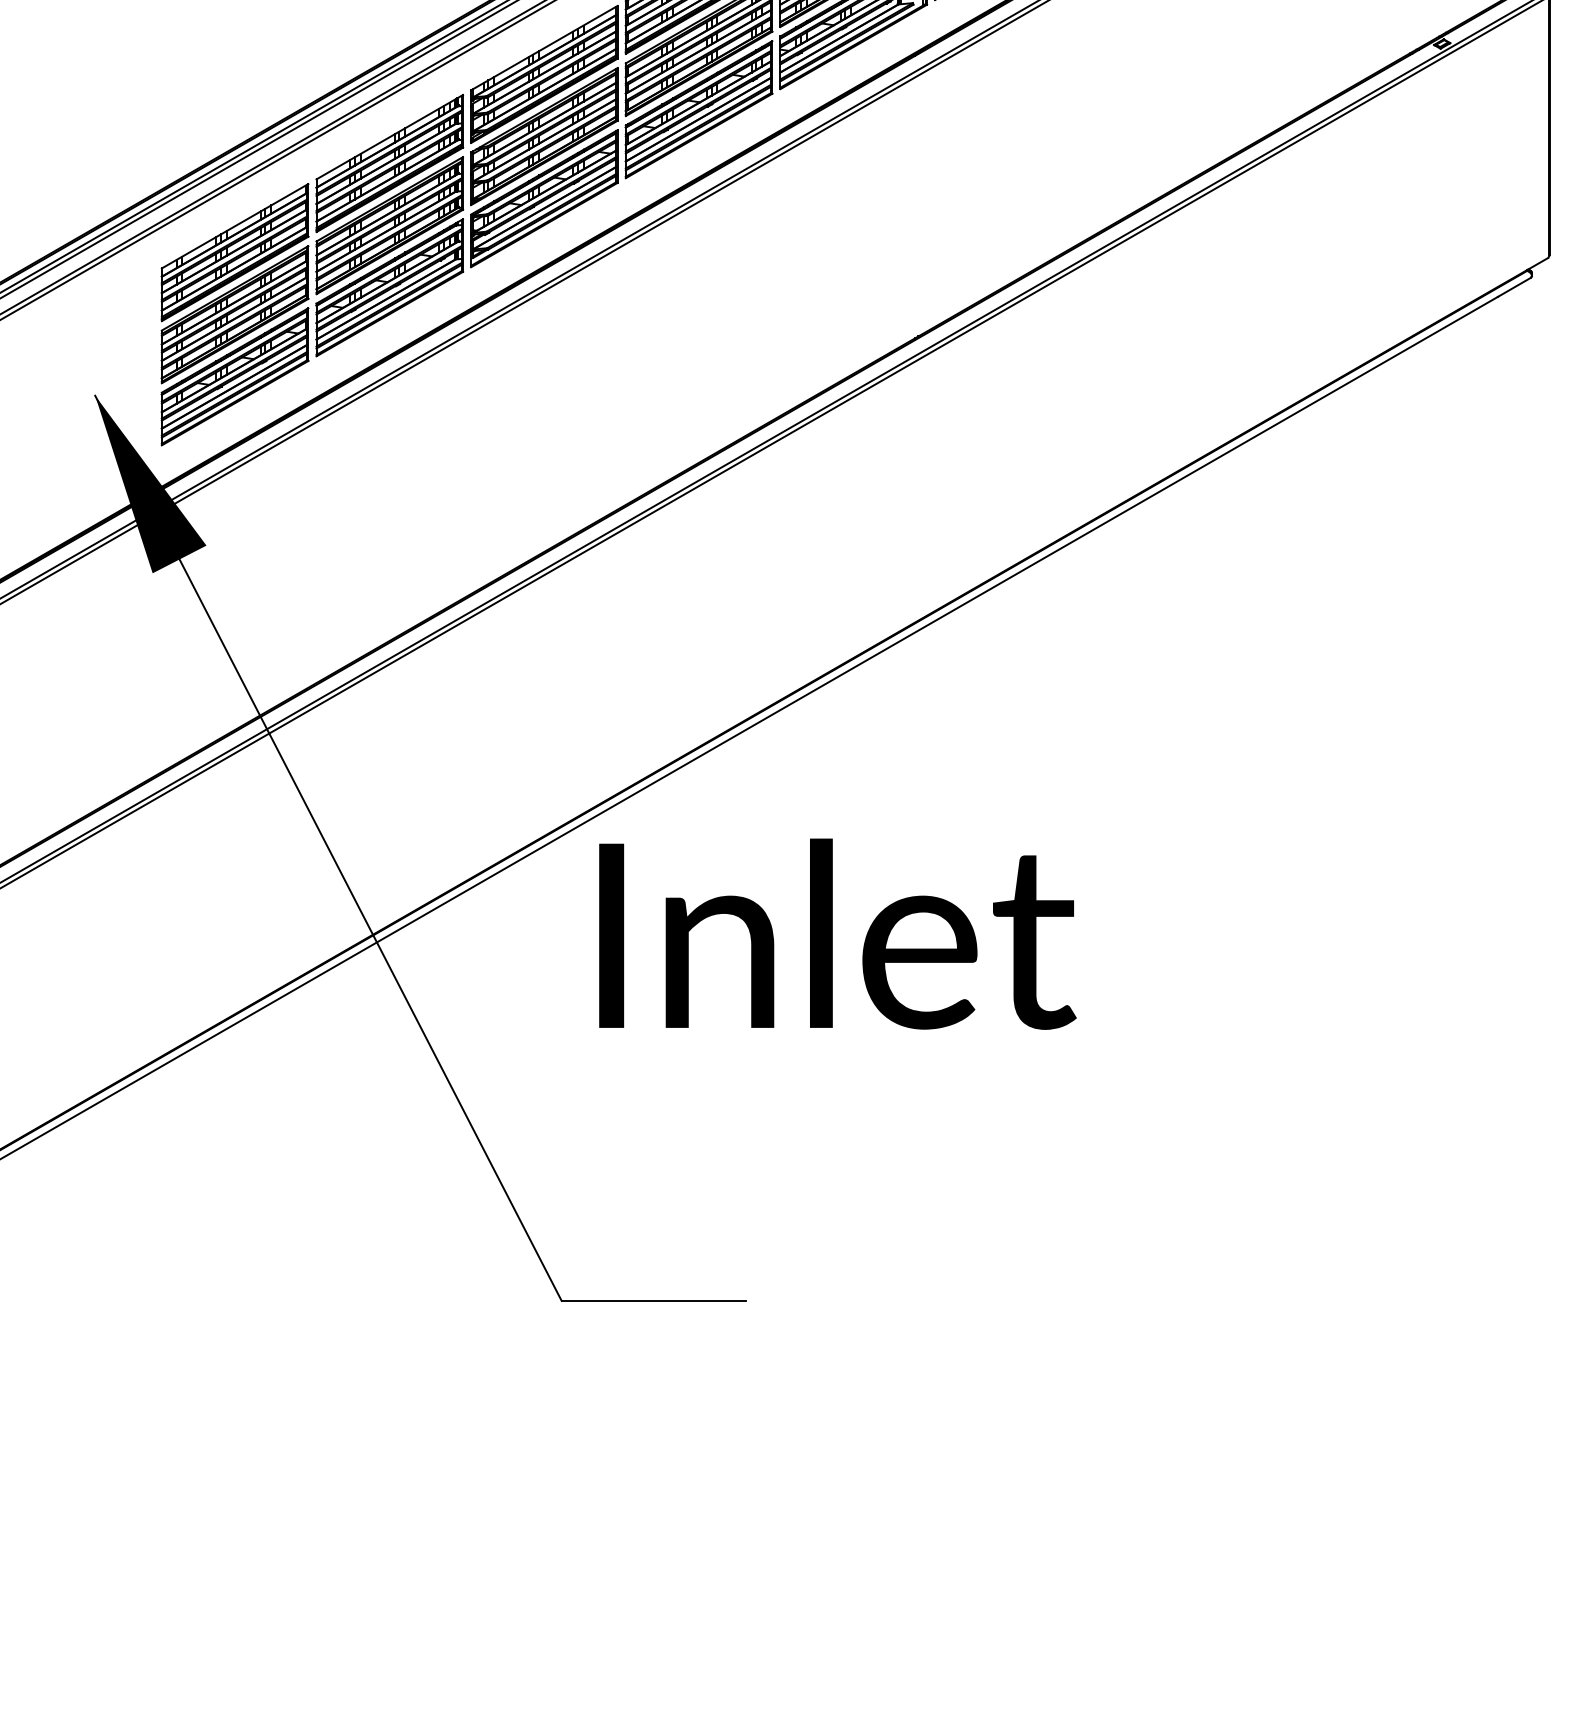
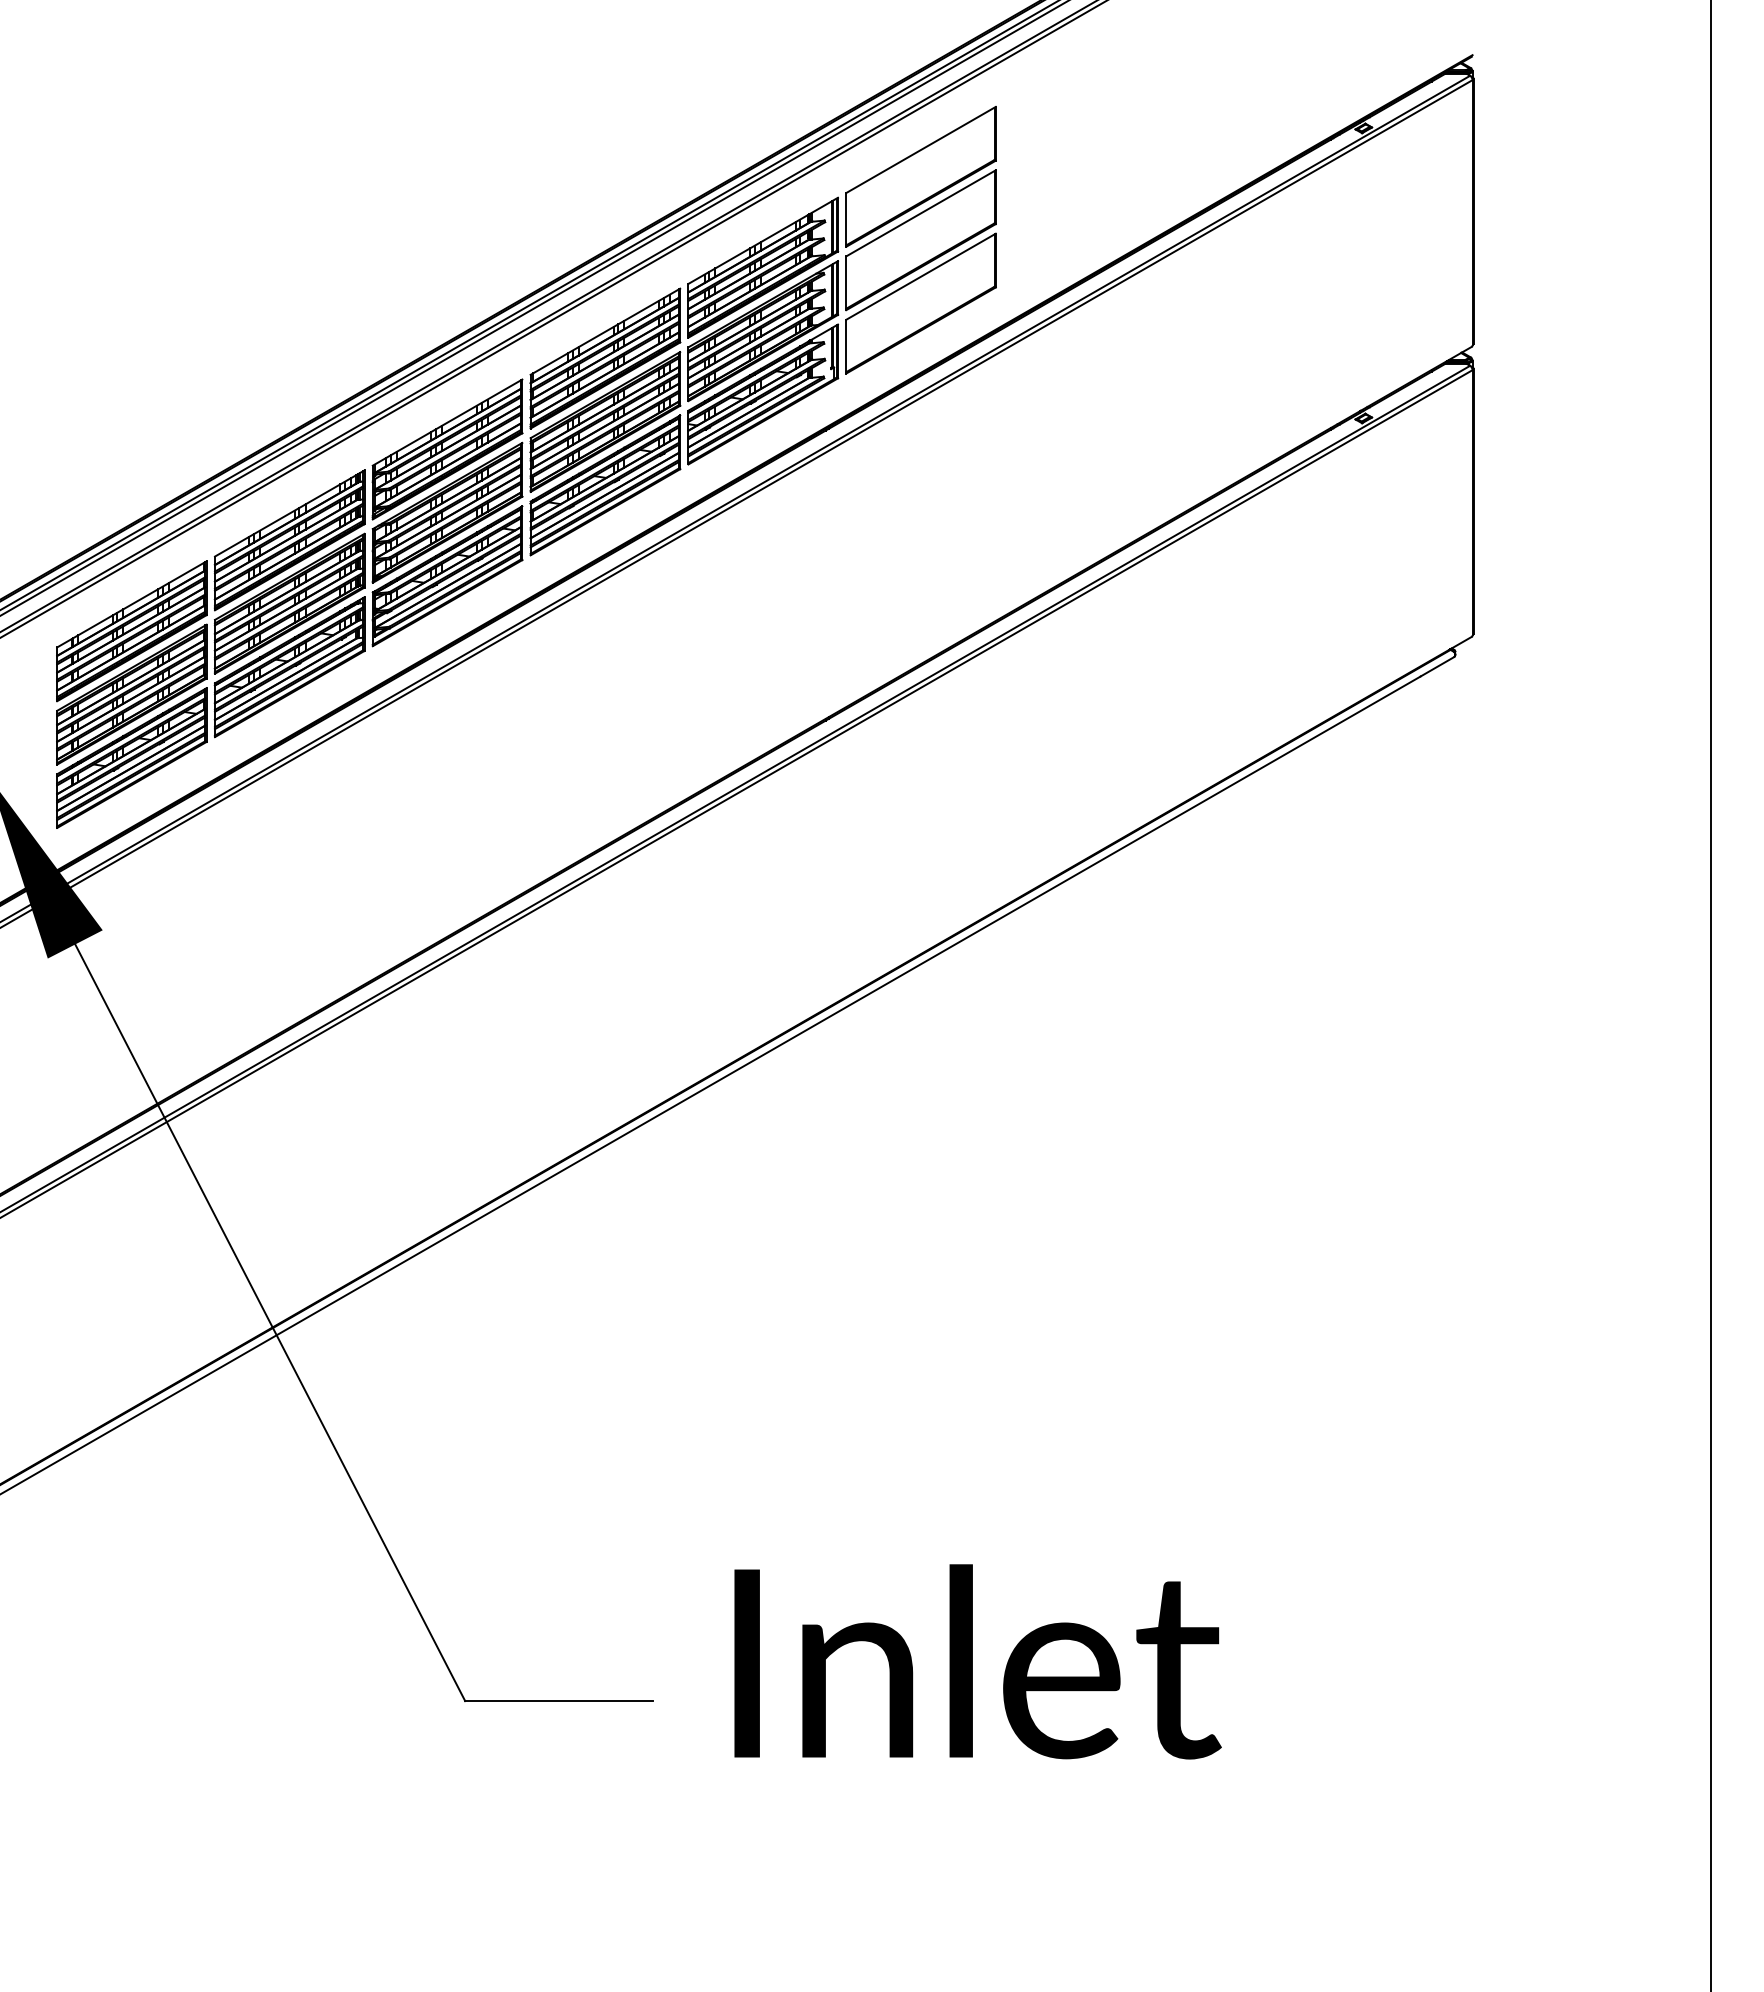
text: (837, 933) -> (977, 1661), moved

